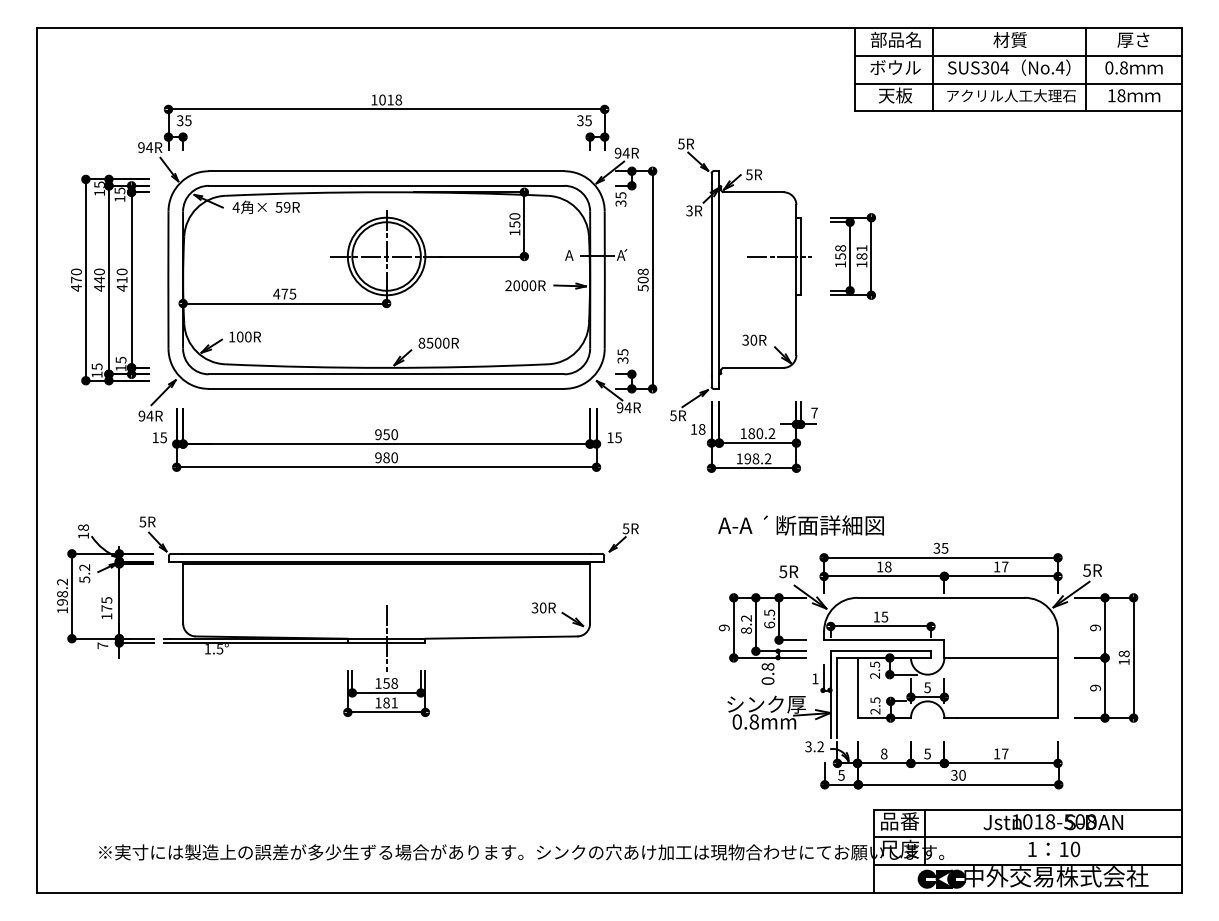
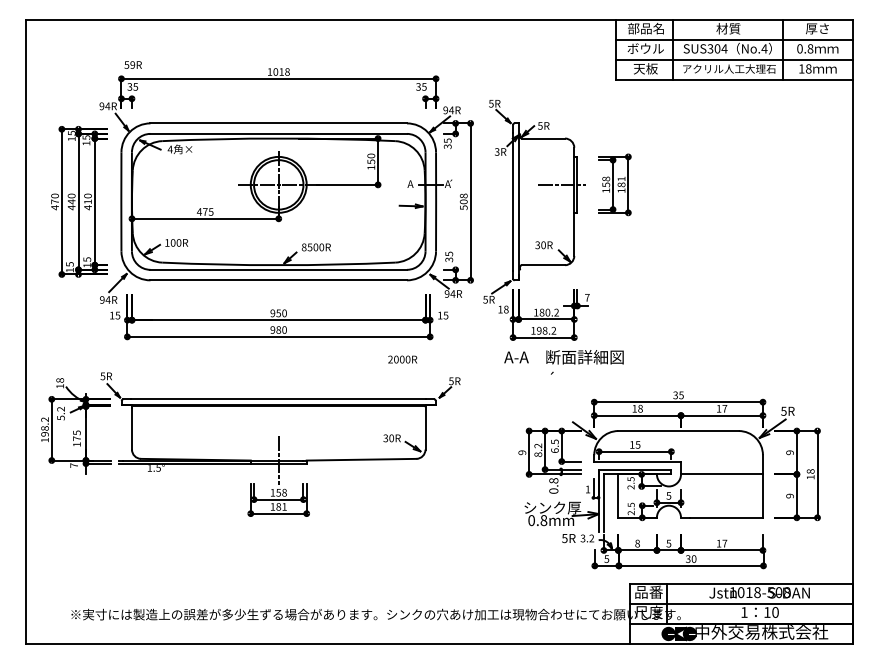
text: (287, 207) -> (132, 65), moved
text: (525, 285) -> (402, 359), moved
text: (800, 525) -> (563, 357), moved
text: (788, 571) -> (568, 538), moved

